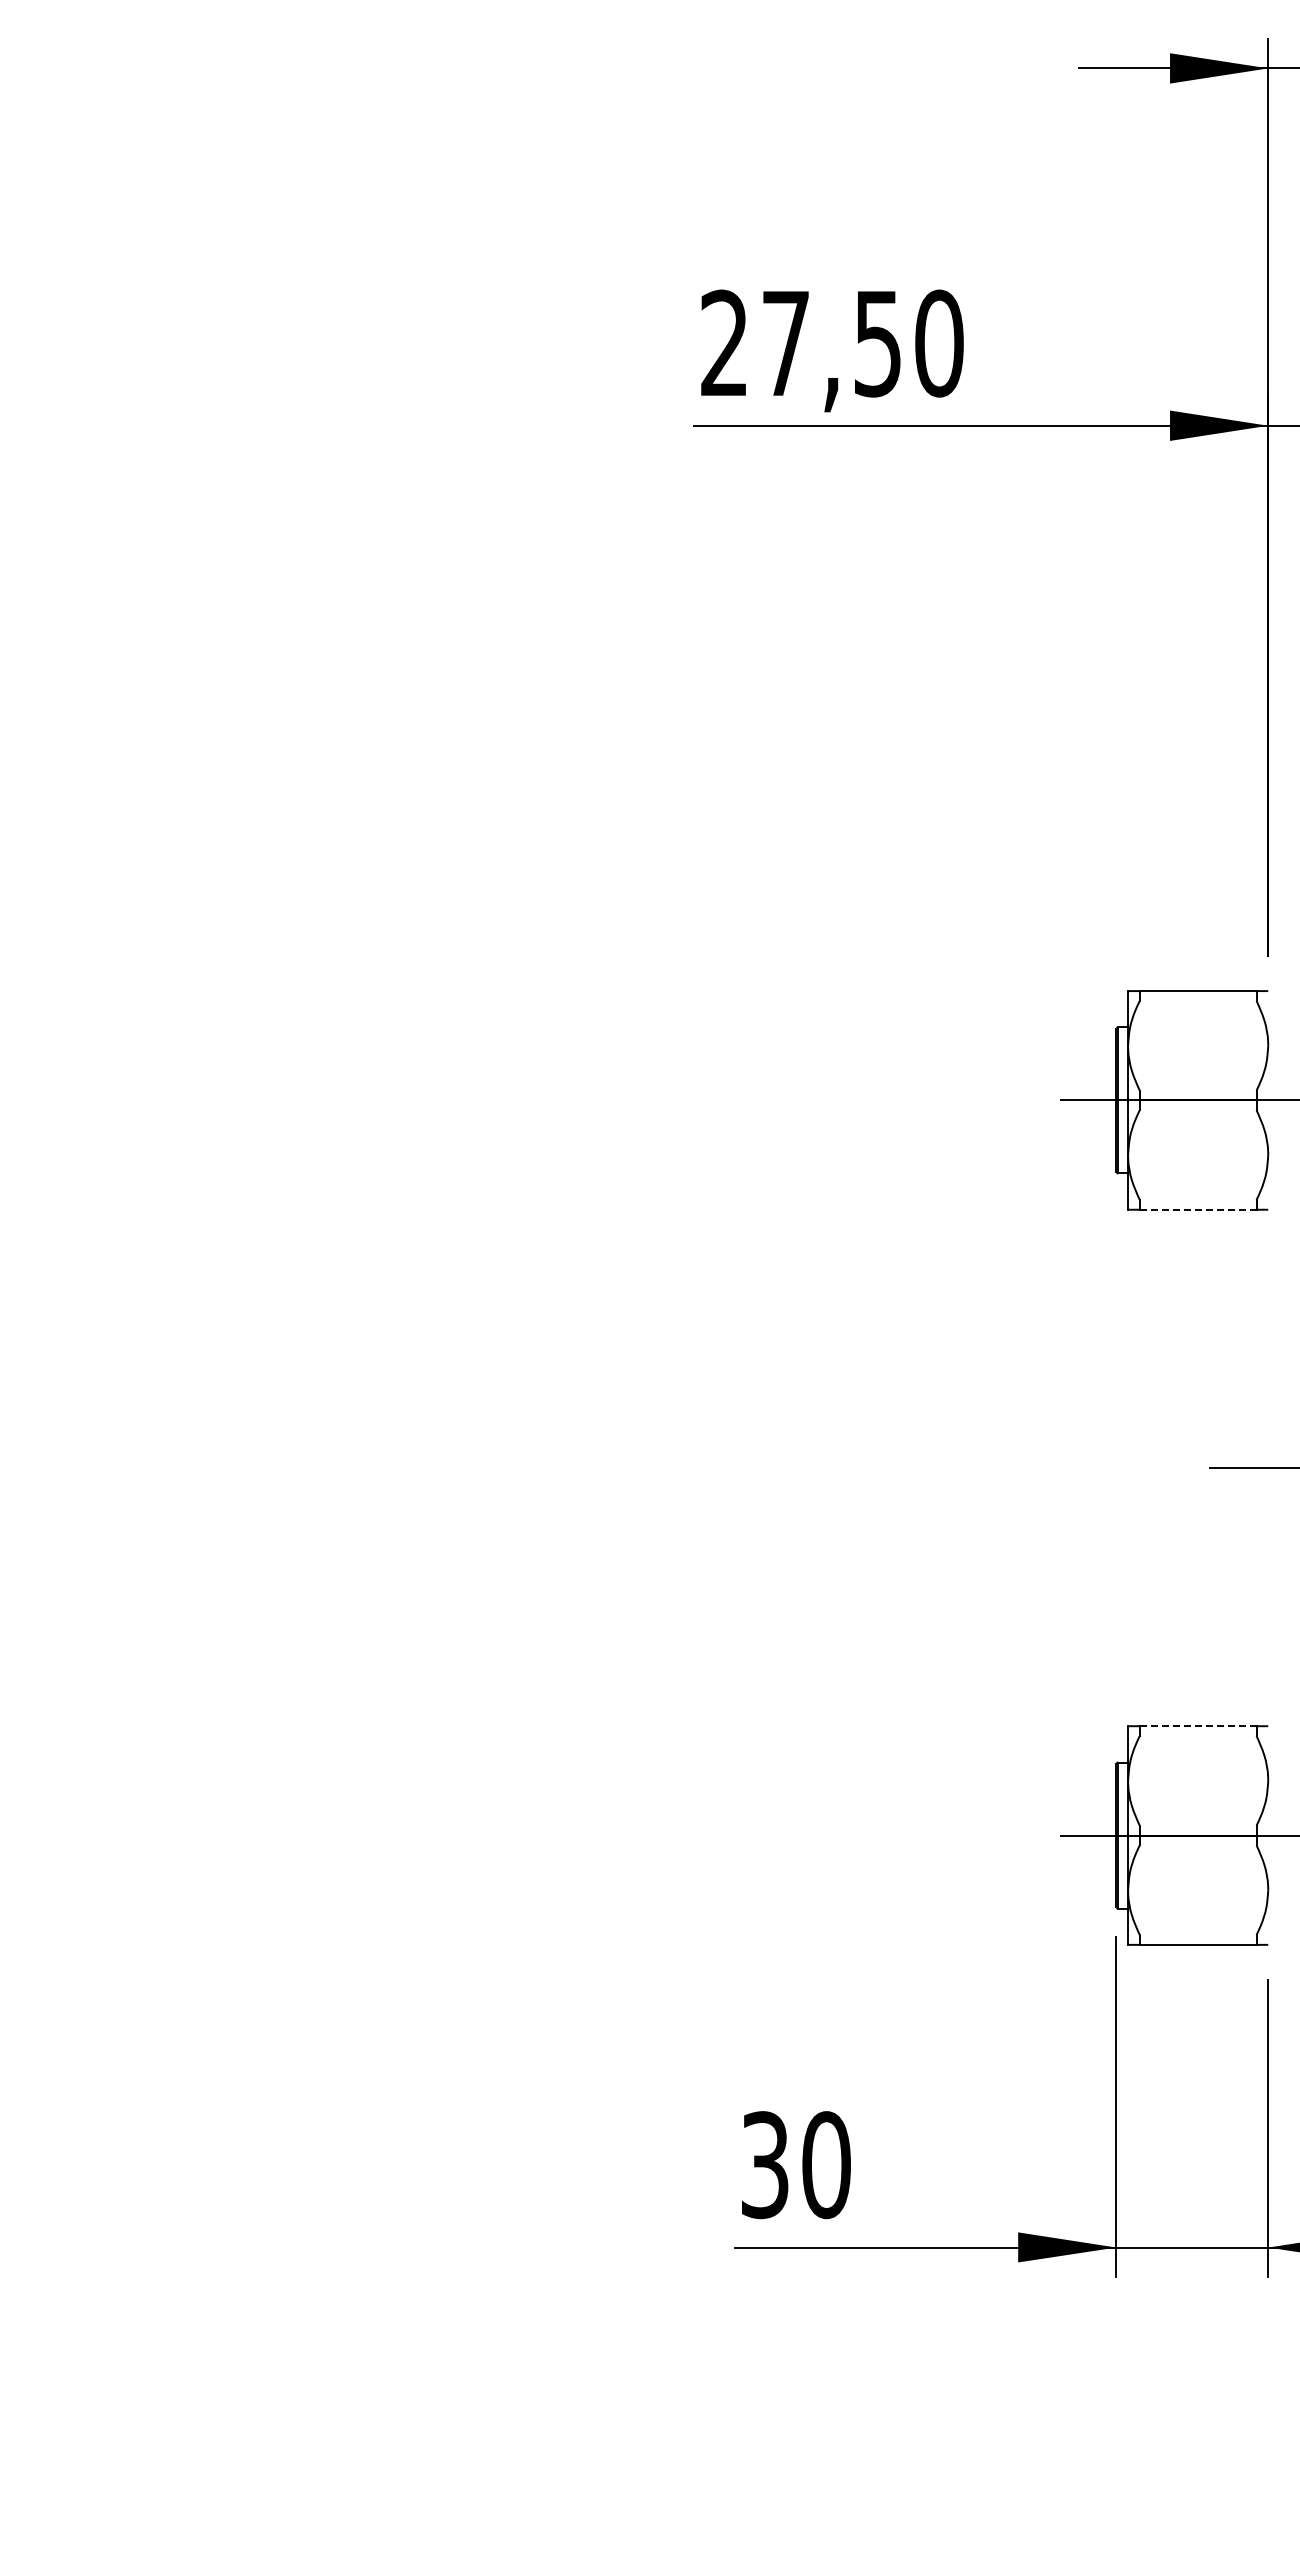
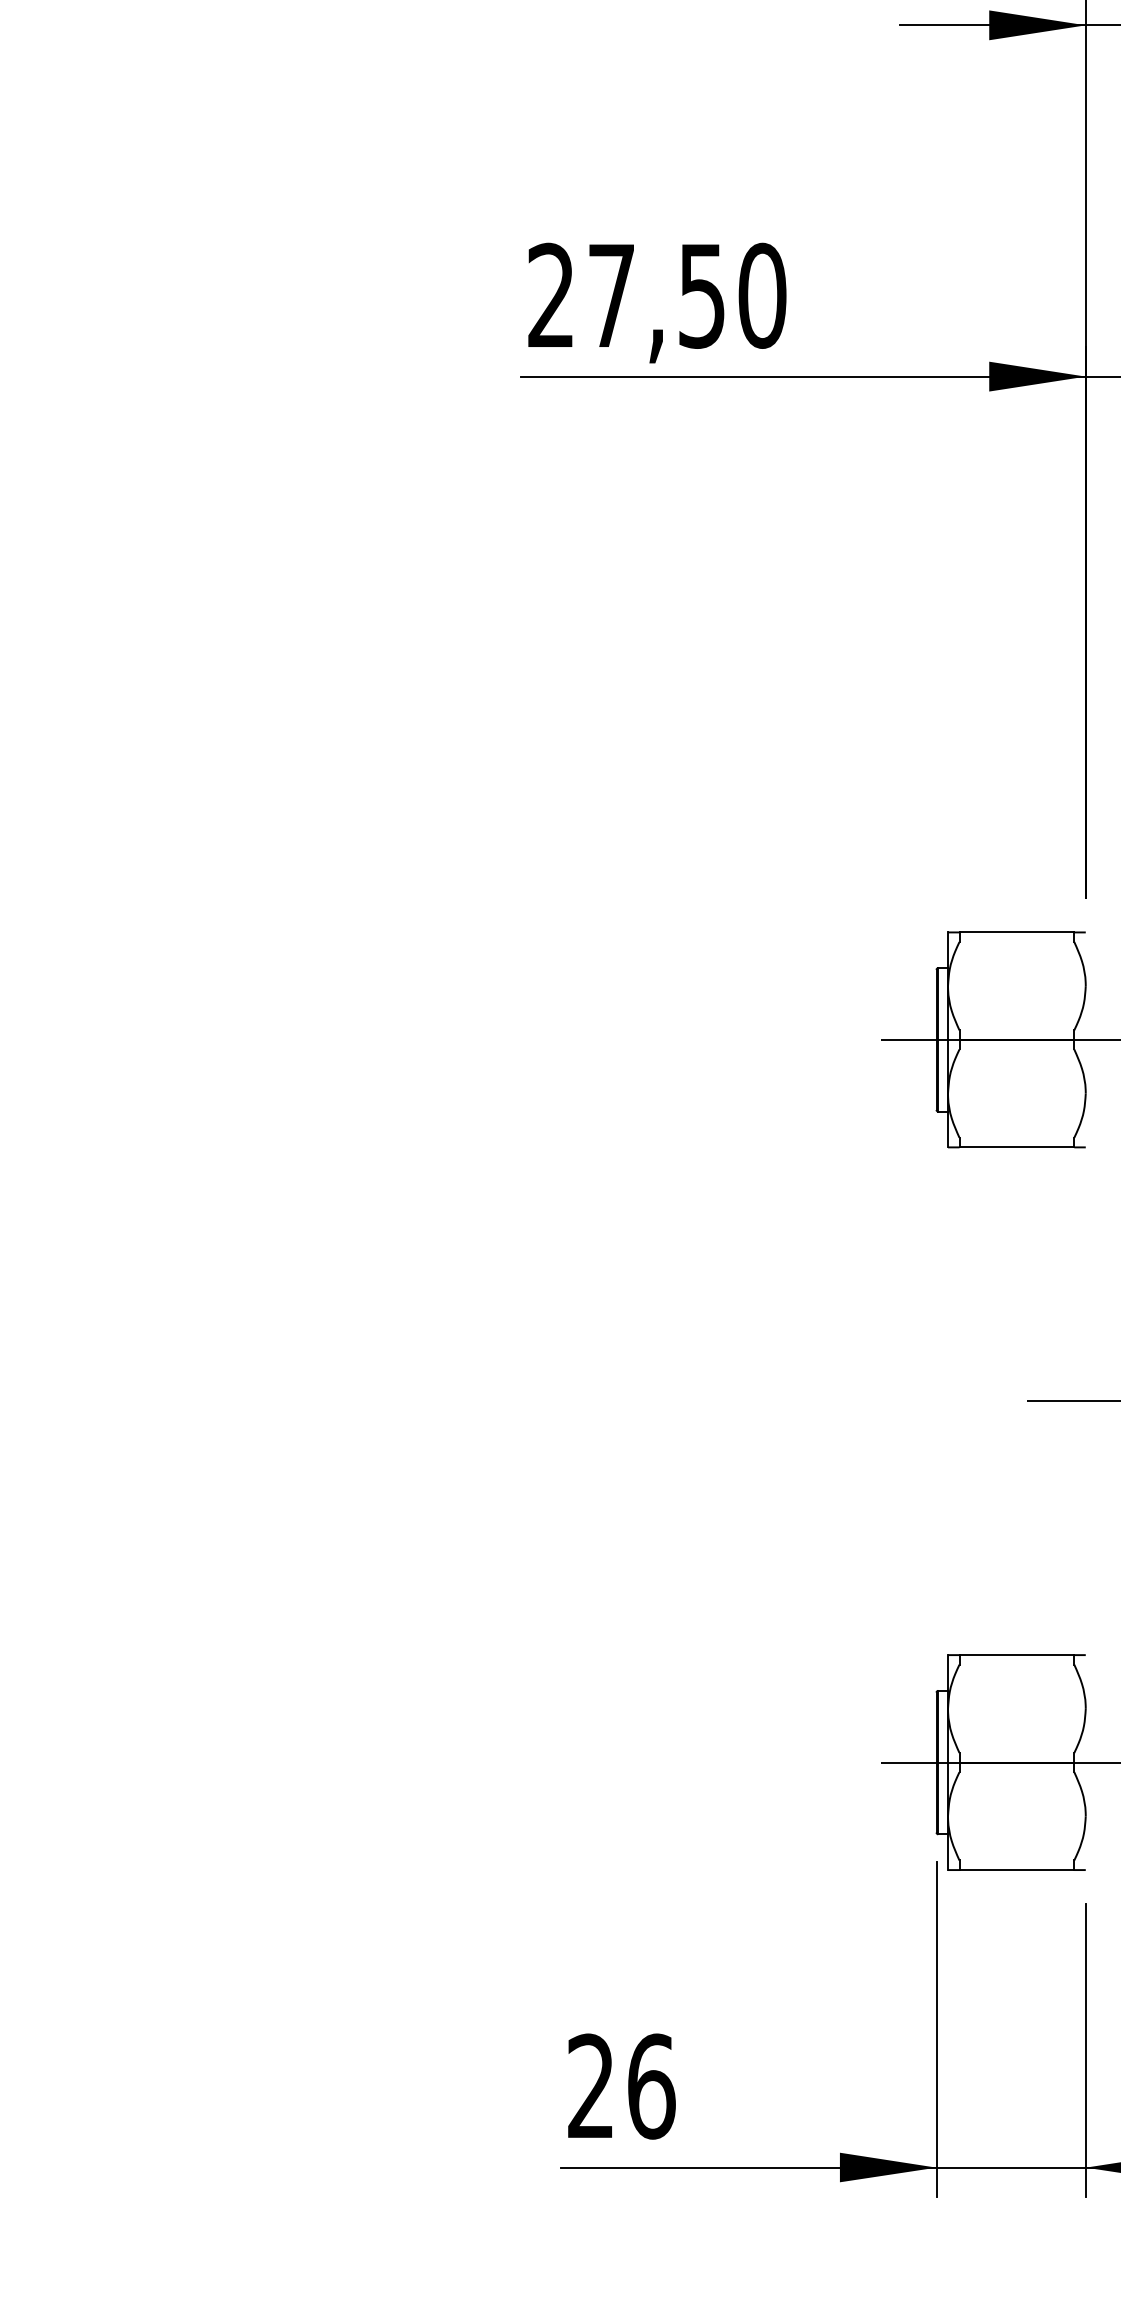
line: (1197, 1209) -> (1016, 1147), dashed -> solid
line: (1197, 1726) -> (1016, 1655), dashed -> solid
text: (796, 2165) -> (622, 2086), 30 -> 26

